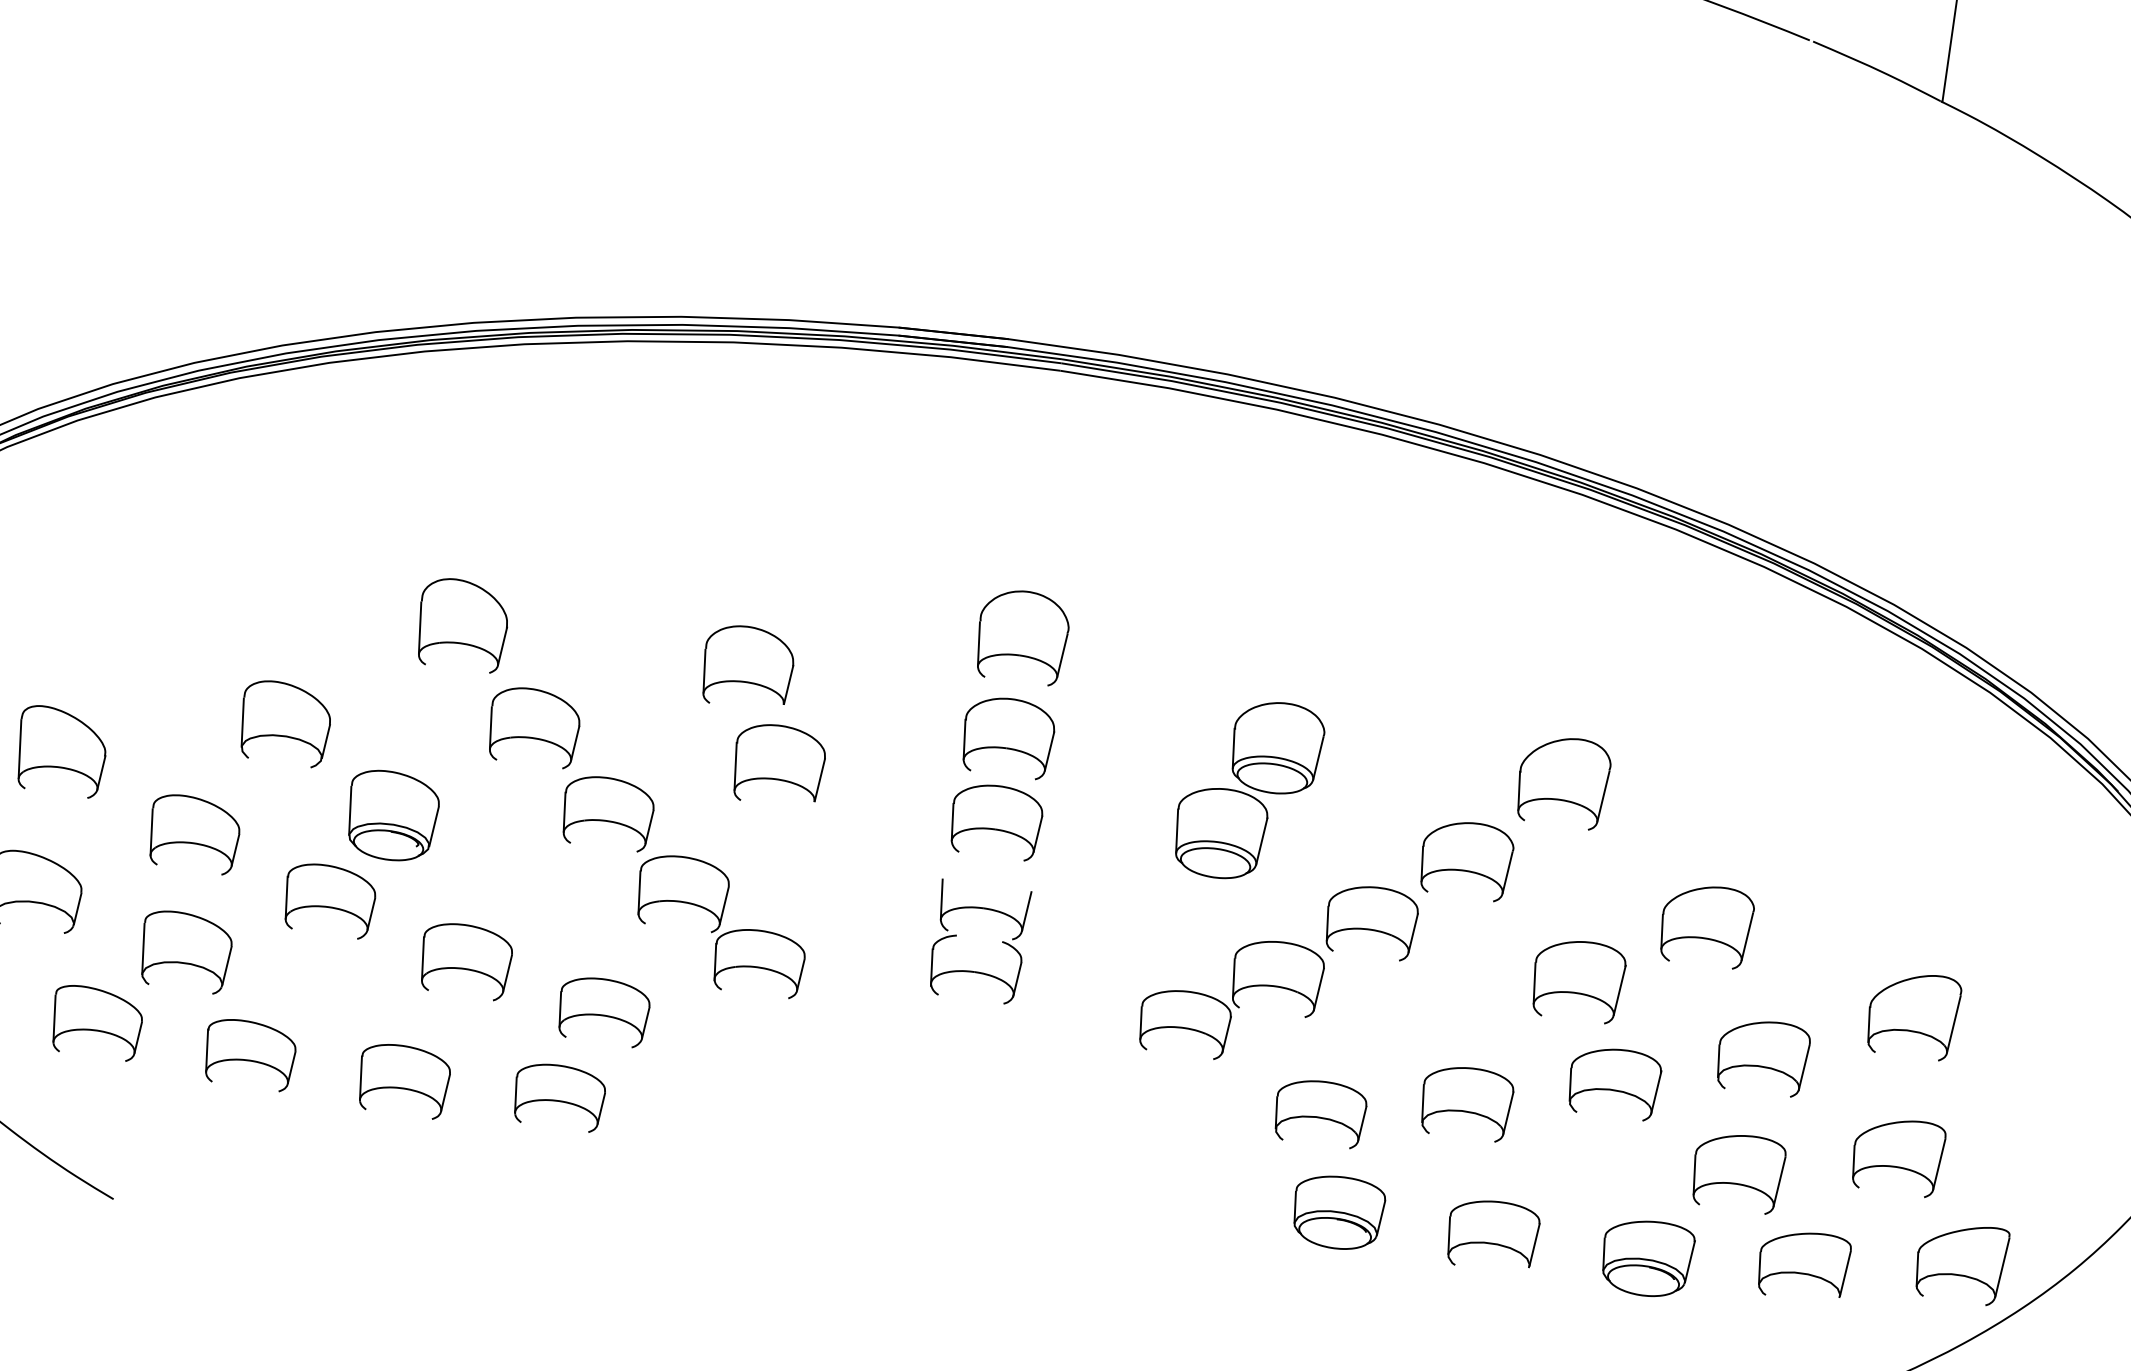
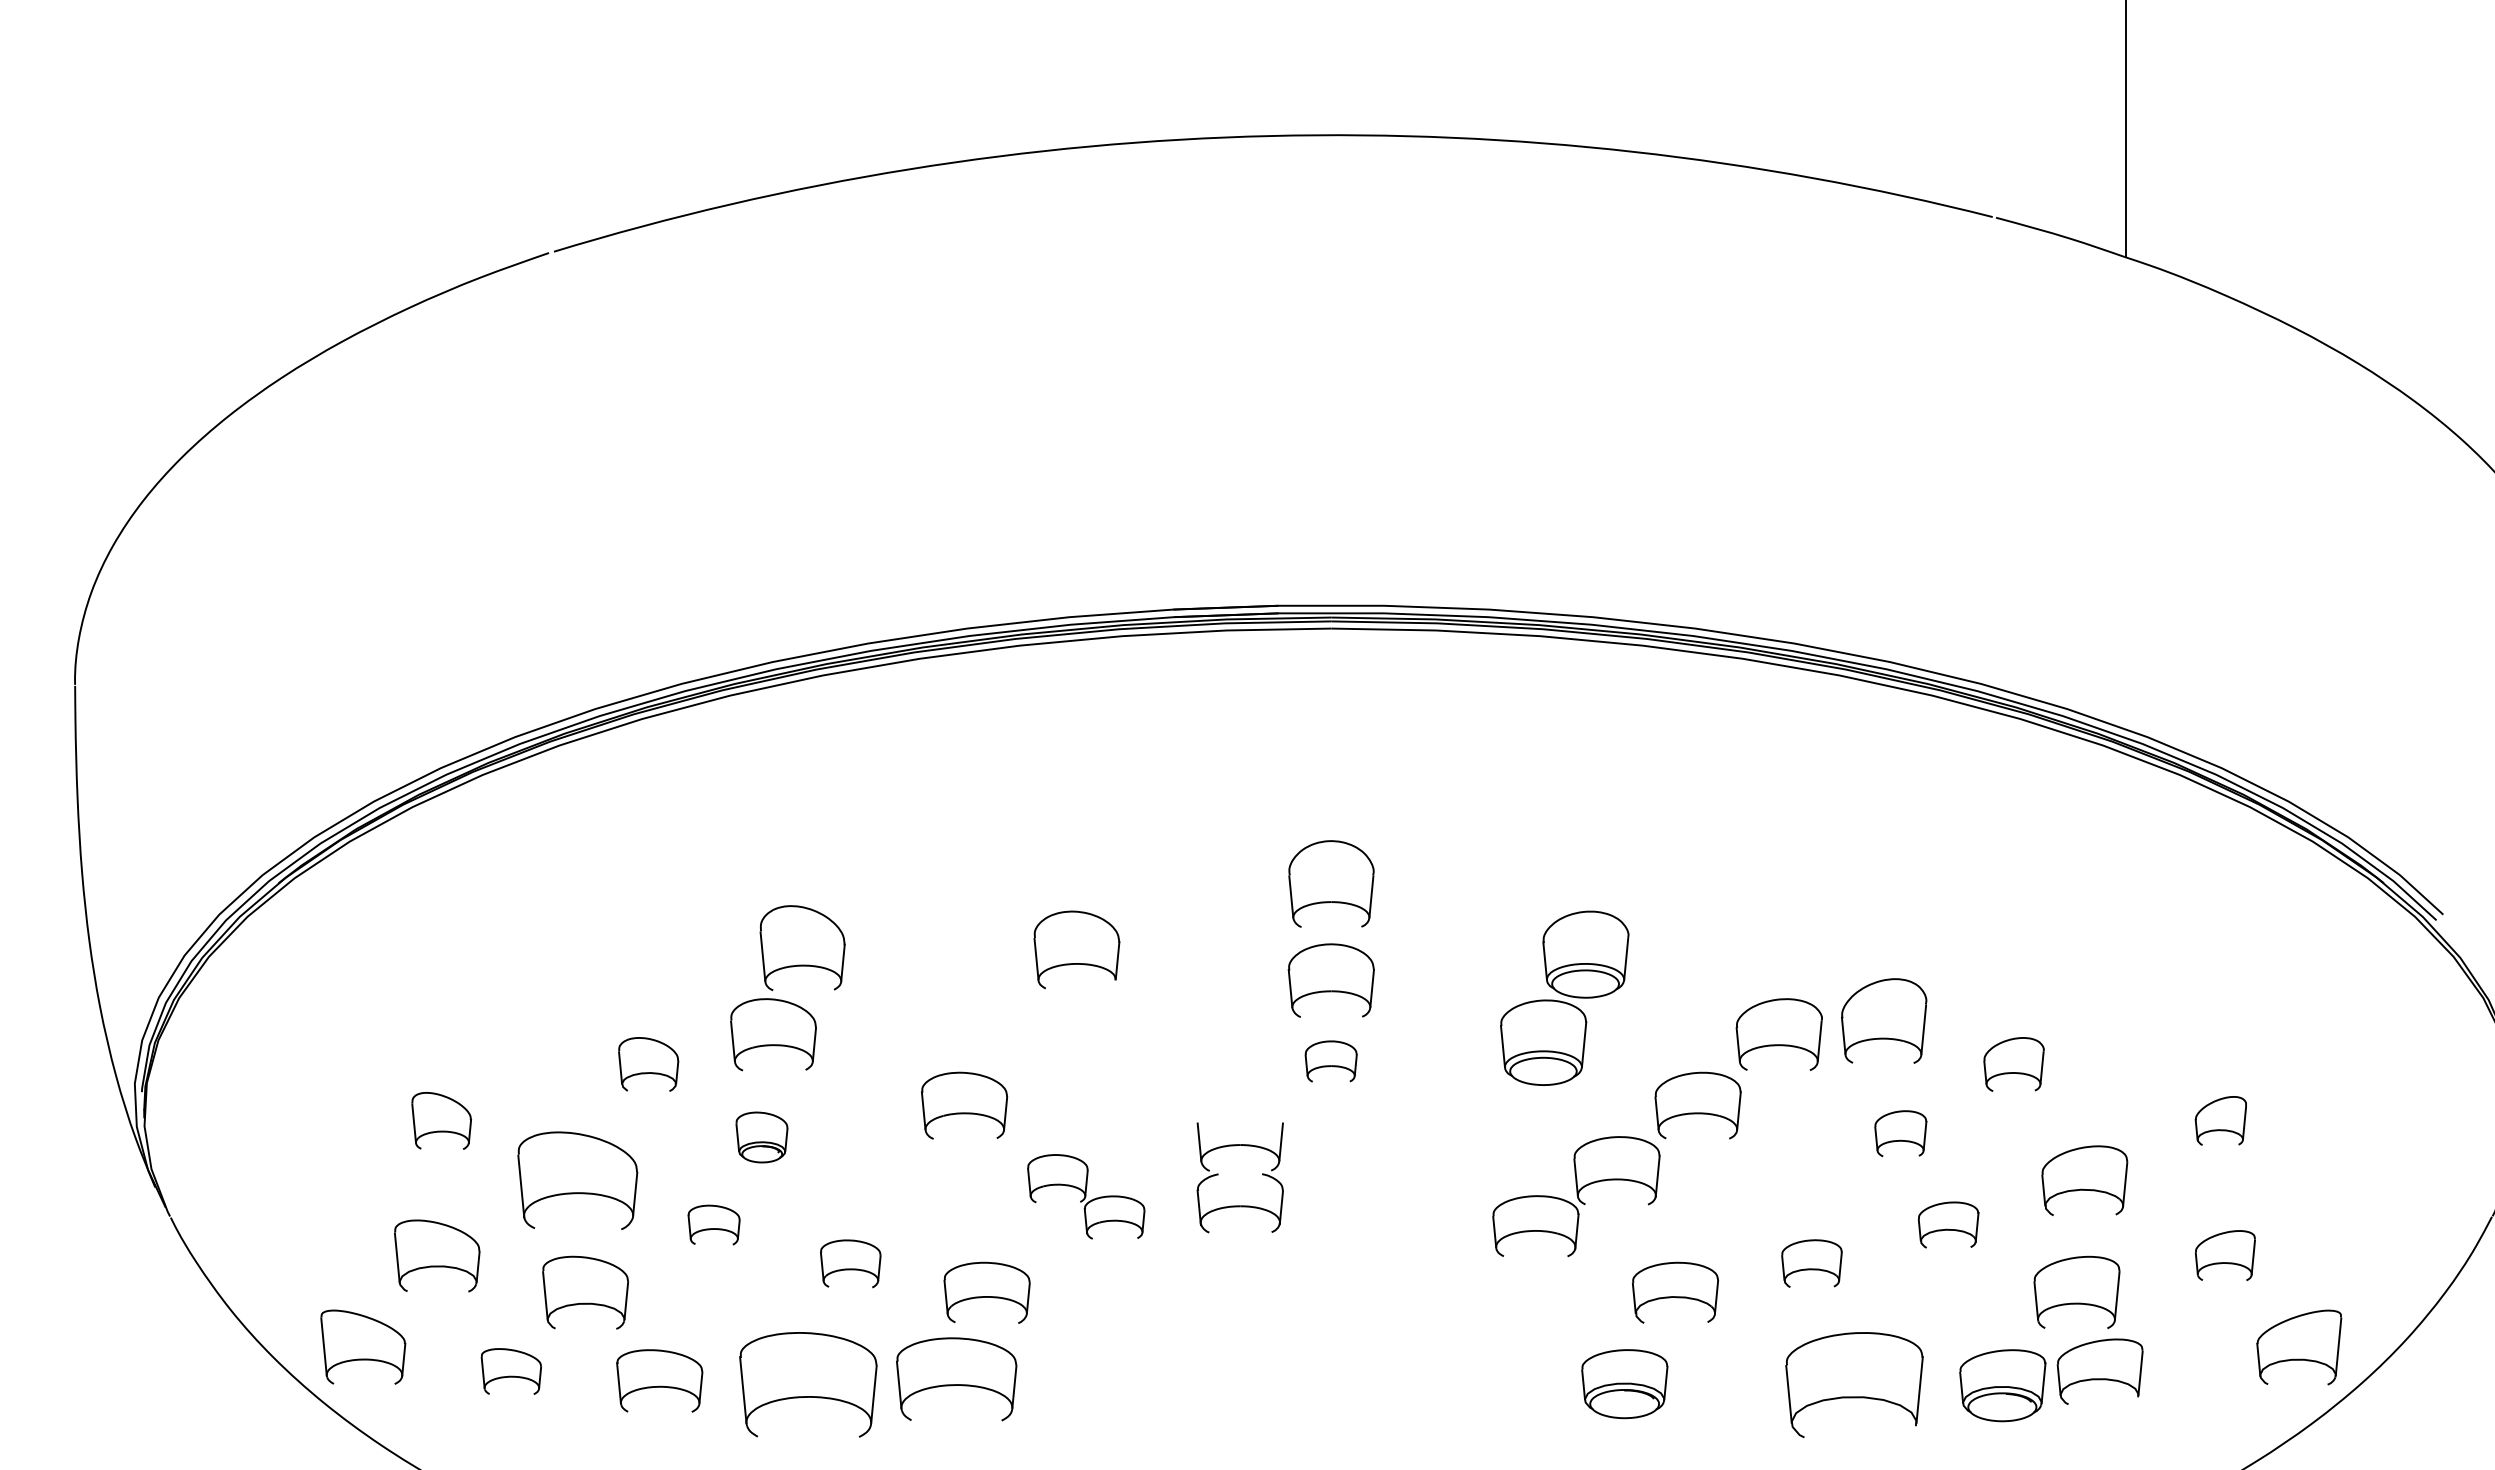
part: (285, 723) -> (648, 1064), size x0.7
part: (534, 726) -> (773, 1034), moved
part: (61, 750) -> (441, 1120), size x0.7
part: (778, 764) -> (1118, 1037), removed
part: (1563, 781) -> (1884, 1020), moved
part: (391, 816) -> (761, 1137), size x0.6
part: (995, 821) -> (1330, 1061), size x0.6
part: (193, 833) -> (577, 1180), size x1.4
part: (328, 899) -> (713, 1224), size x0.6
part: (721, 925) -> (1086, 1196), size x0.7
part: (1705, 925) -> (2013, 1064), size x0.7
part: (956, 936) -> (1218, 1175), moved
part: (465, 960) -> (850, 1263), size x0.7
part: (1578, 980) -> (1900, 1133), size x0.6
part: (1913, 1014) -> (2220, 1120), size x0.6
part: (96, 1022) -> (511, 1371), size x0.7
part: (403, 1080) -> (807, 1384), size x1.6
part: (1614, 1082) -> (1948, 1224), size x0.7
part: (558, 1096) -> (956, 1379), size x1.4
part: (1466, 1102) -> (1811, 1263), size x0.7
part: (1898, 1155) -> (2225, 1255), size x0.7
part: (1337, 1213) -> (1624, 1384), moved
part: (1491, 1234) -> (1853, 1384), size x1.6
part: (1802, 1265) -> (2099, 1371), moved

